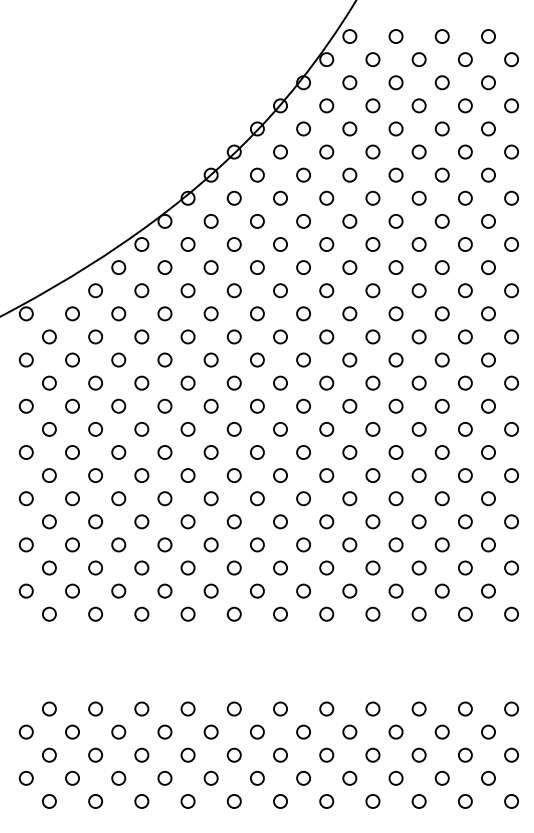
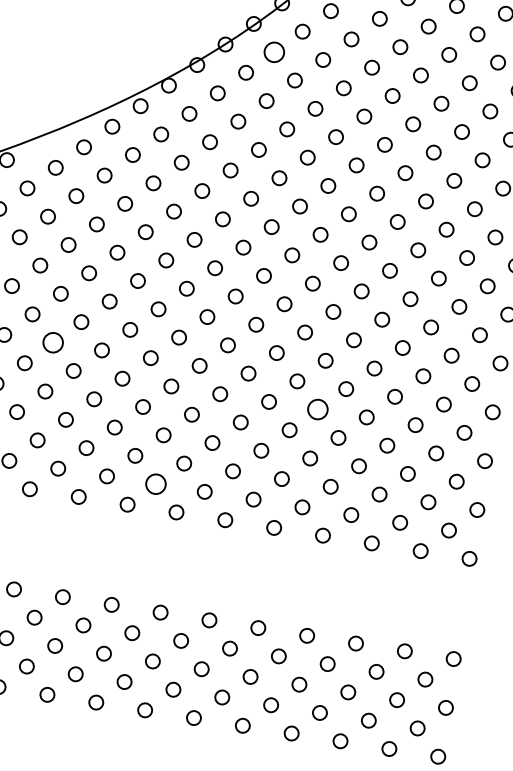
circle: (257, 174) -> (274, 51), size x1.4
circle: (95, 475) -> (53, 342), size x1.4
circle: (349, 498) -> (317, 409), size x1.4
circle: (210, 590) -> (155, 483), size x1.4

